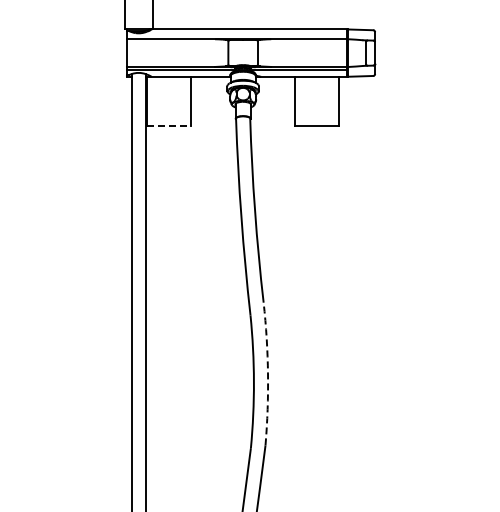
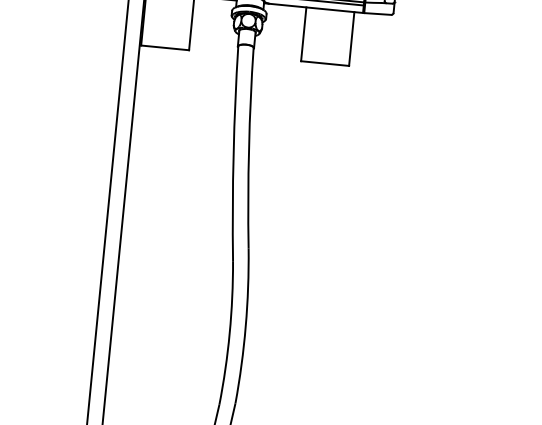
line: (169, 126) -> (165, 47), dashed -> solid
arc: (268, 373) -> (246, 325), dashed -> solid

